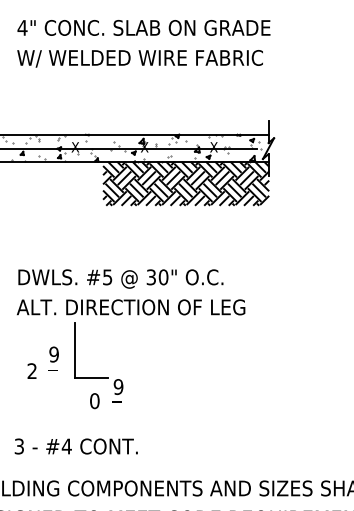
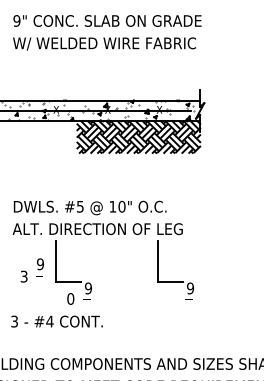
text: (22, 27) -> (16, 20), 4" -> 9"
text: (150, 277) -> (112, 206), 30" -> 10"
text: (31, 371) -> (23, 276), 2 -> 3
part: (235, 377) -> (175, 281), added
text: (75, 446) -> (56, 321), moved

